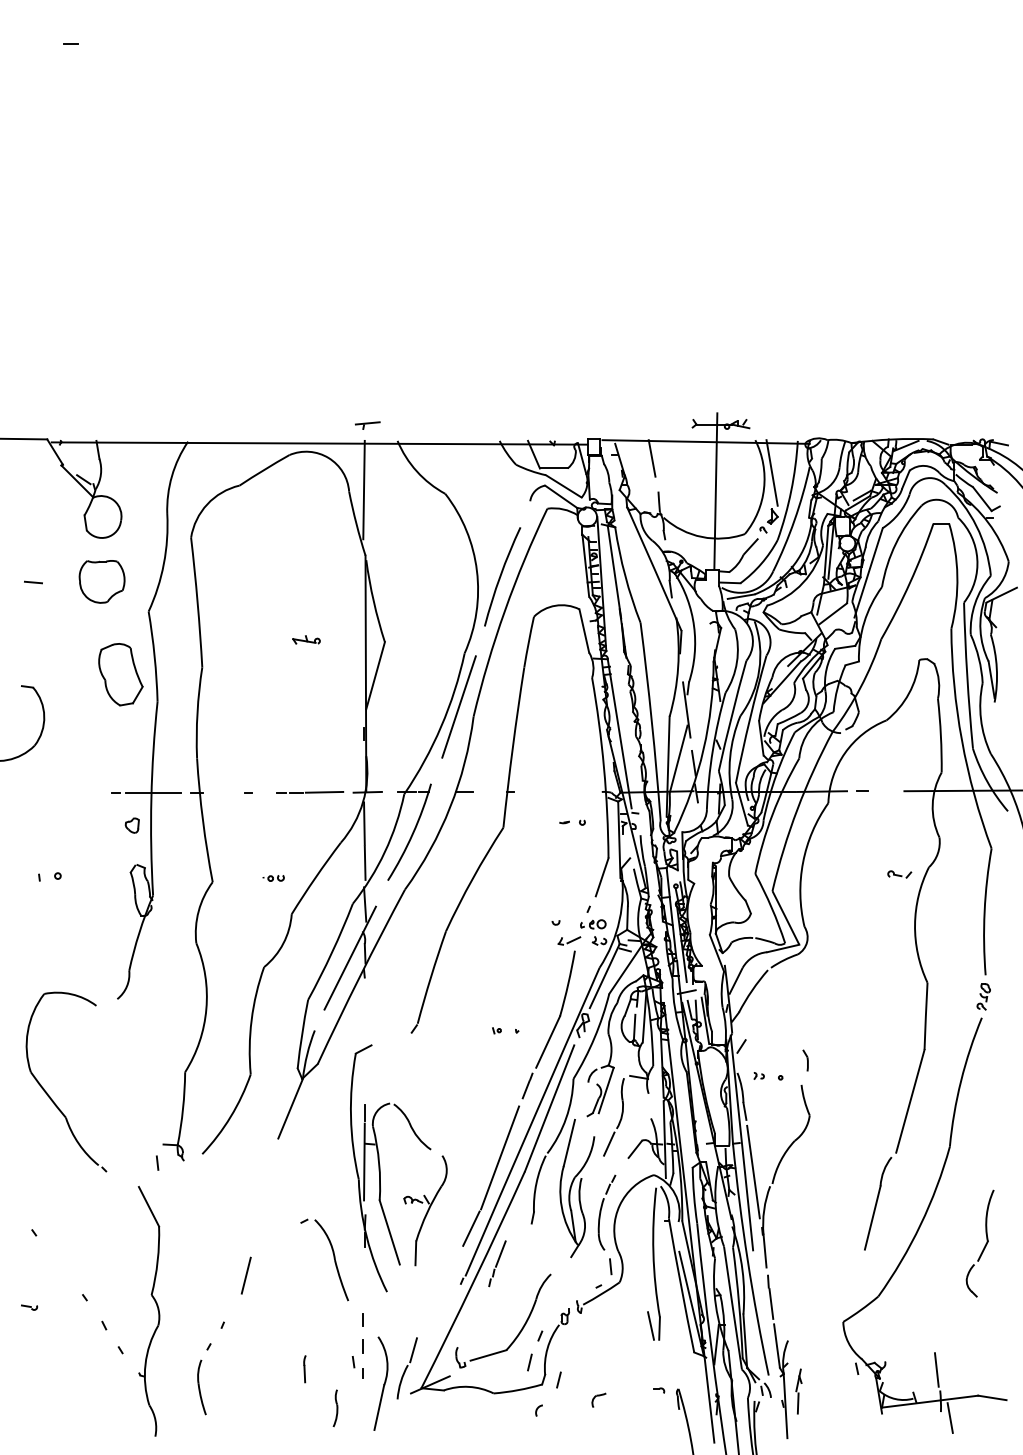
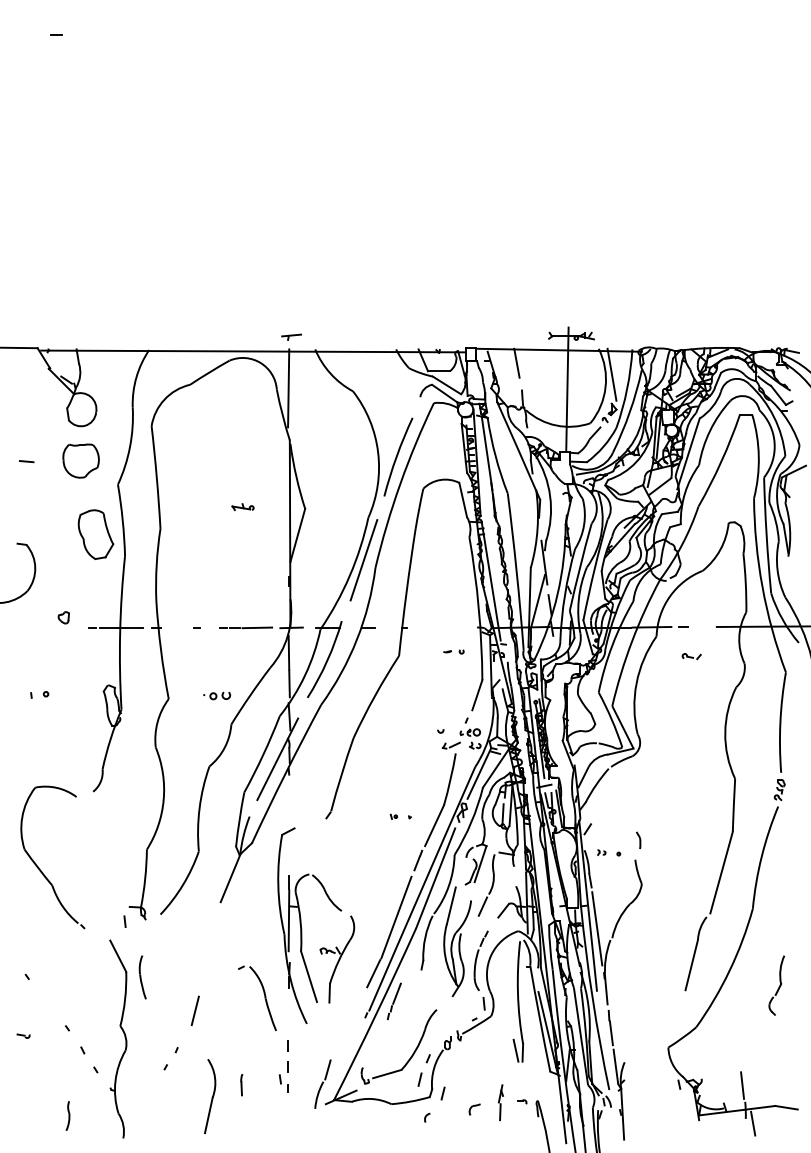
part: (131, 825) -> (63, 617), moved
part: (899, 874) -> (691, 656), moved
part: (273, 878) -> (216, 696), size x1.6
part: (979, 1243) -> (776, 985), size x0.7
part: (380, 1383) -> (209, 1096), moved
part: (201, 1387) -> (142, 977), moved
part: (798, 1391) -> (500, 1102), moved
part: (335, 1408) -> (67, 1116), moved

